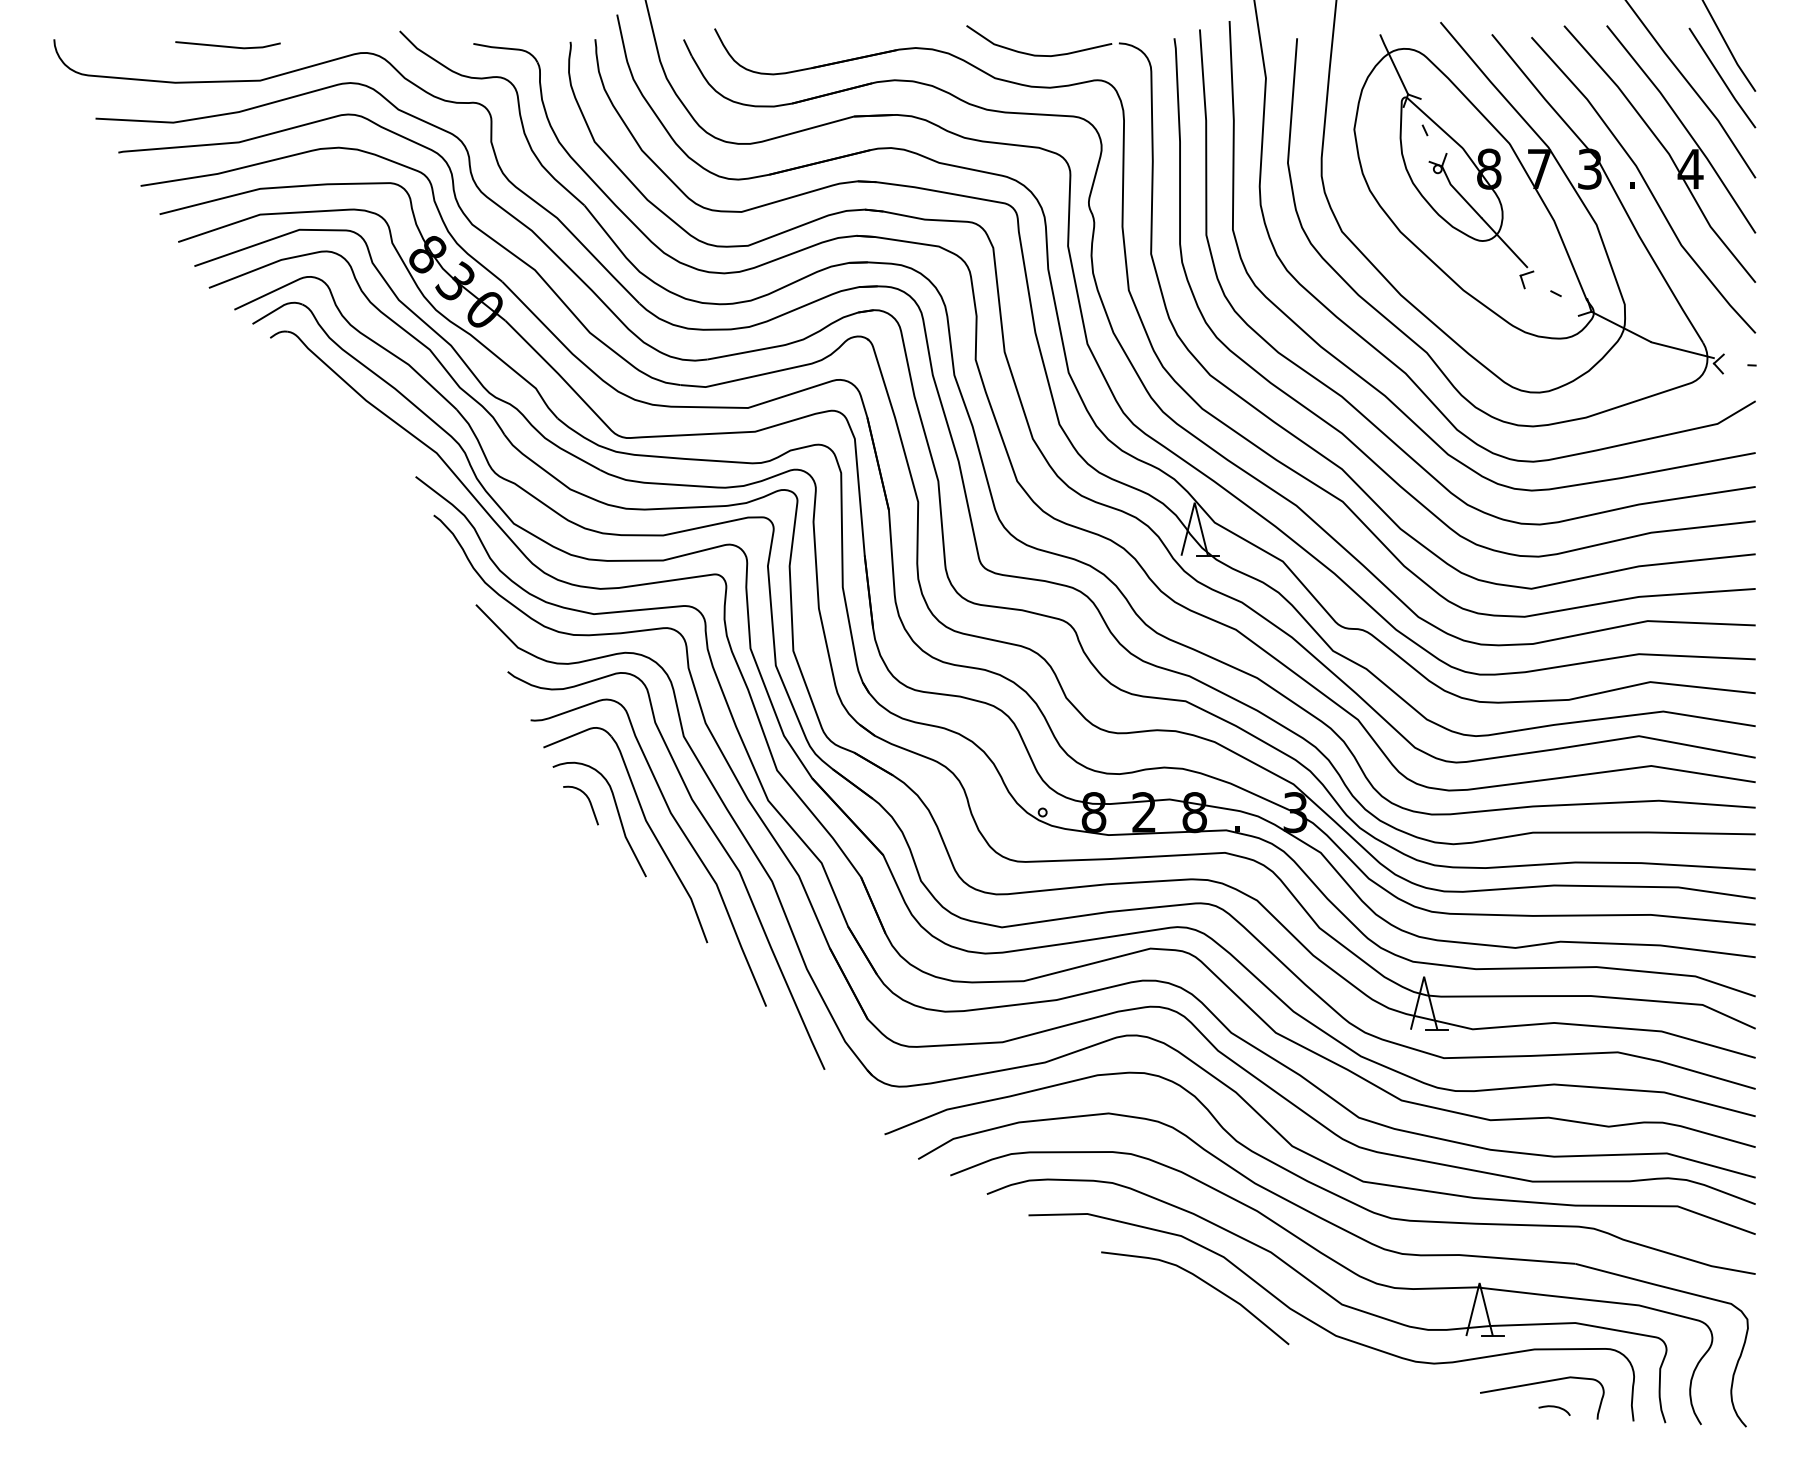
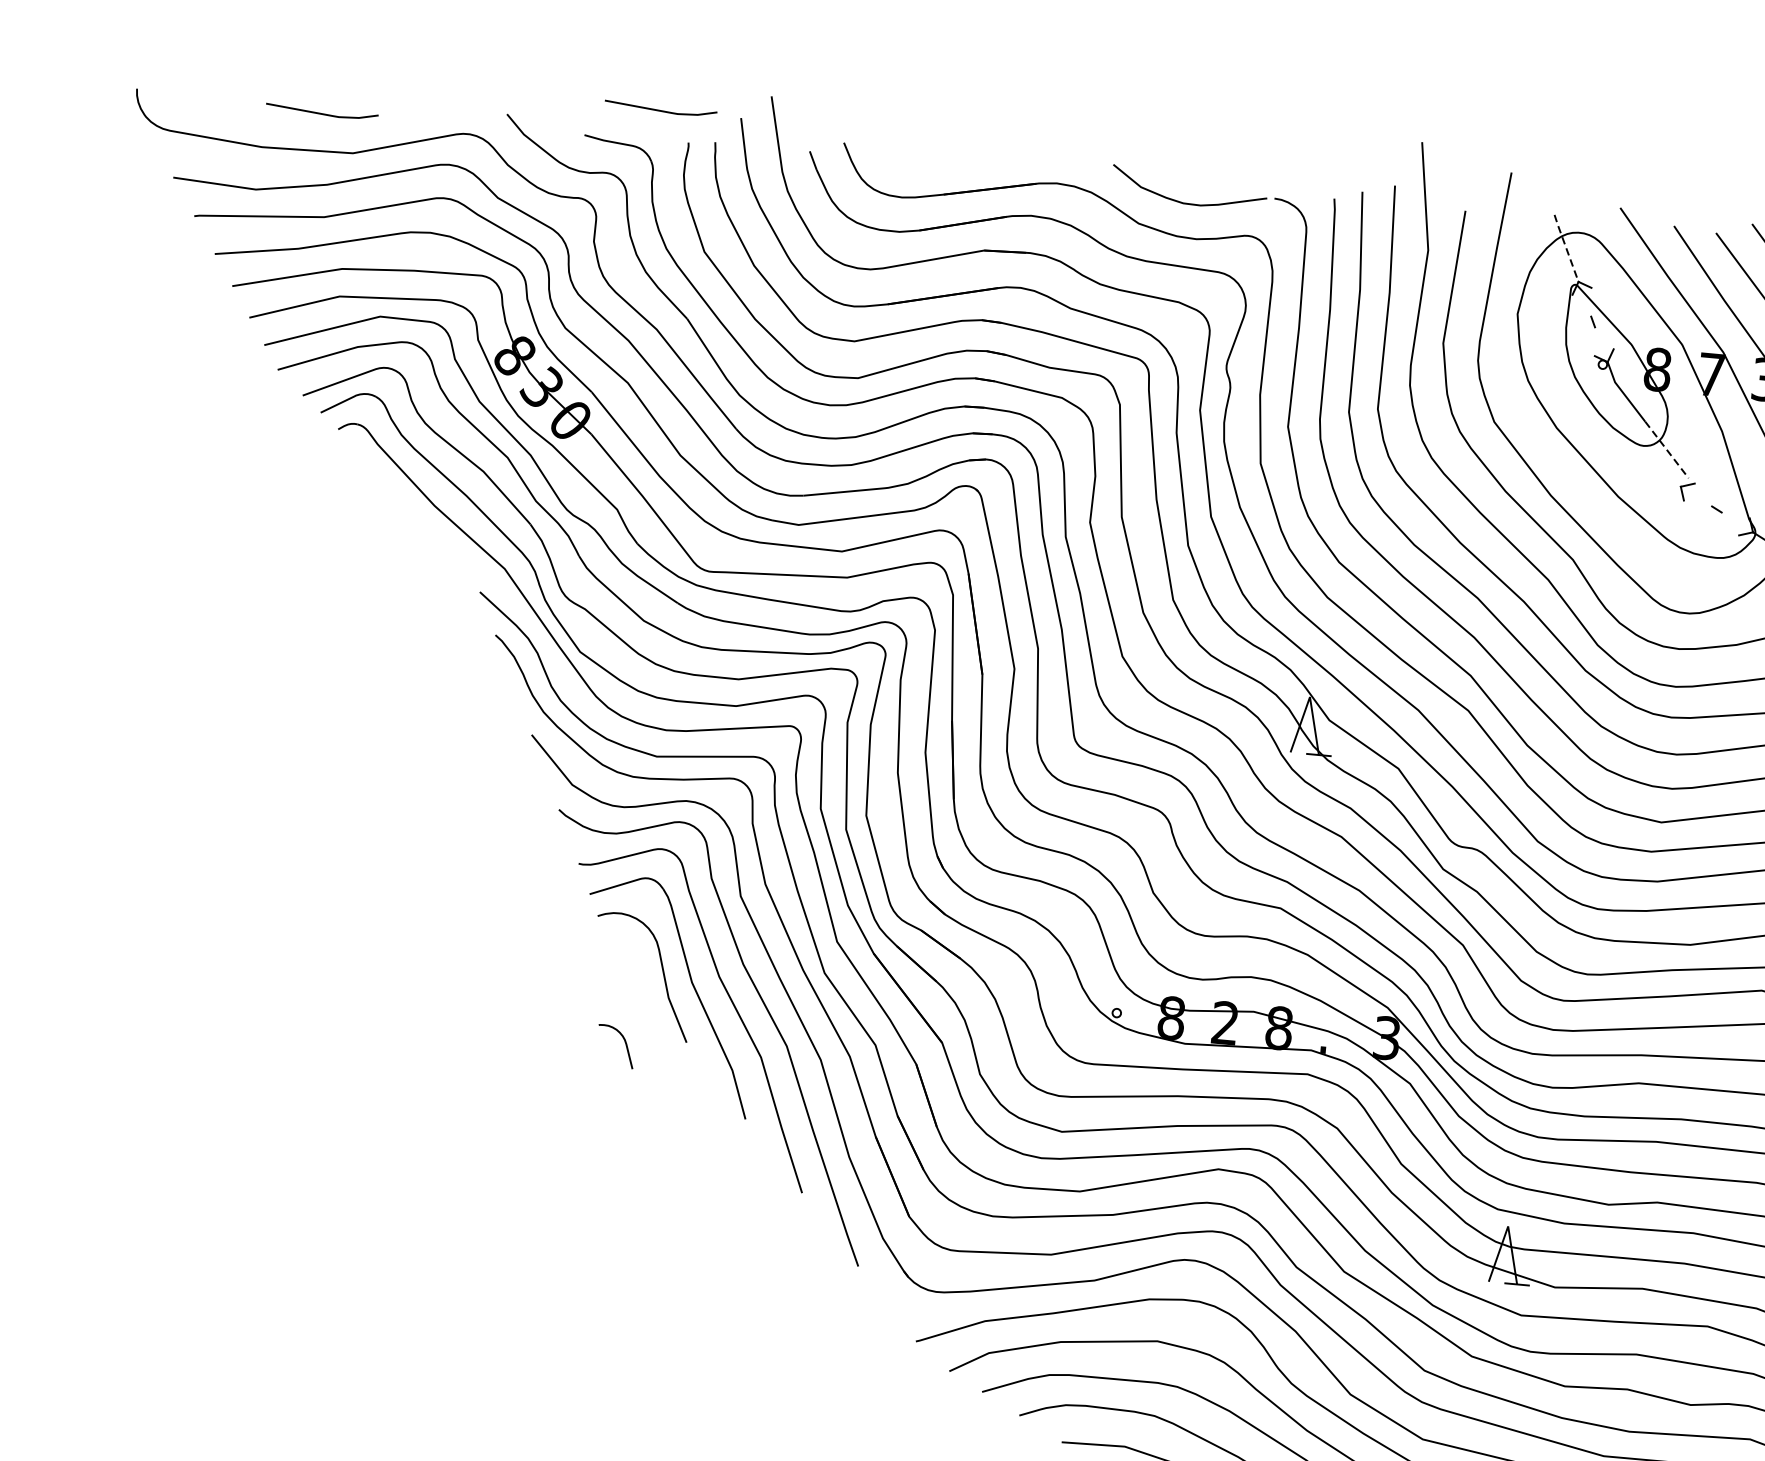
line: (540, 13) -> (659, 109), added
line: (1393, 63) -> (1565, 247), solid -> dashed
line: (1504, 243) -> (1666, 450), solid -> dashed
curve: (588, 801) -> (624, 1042), moved

